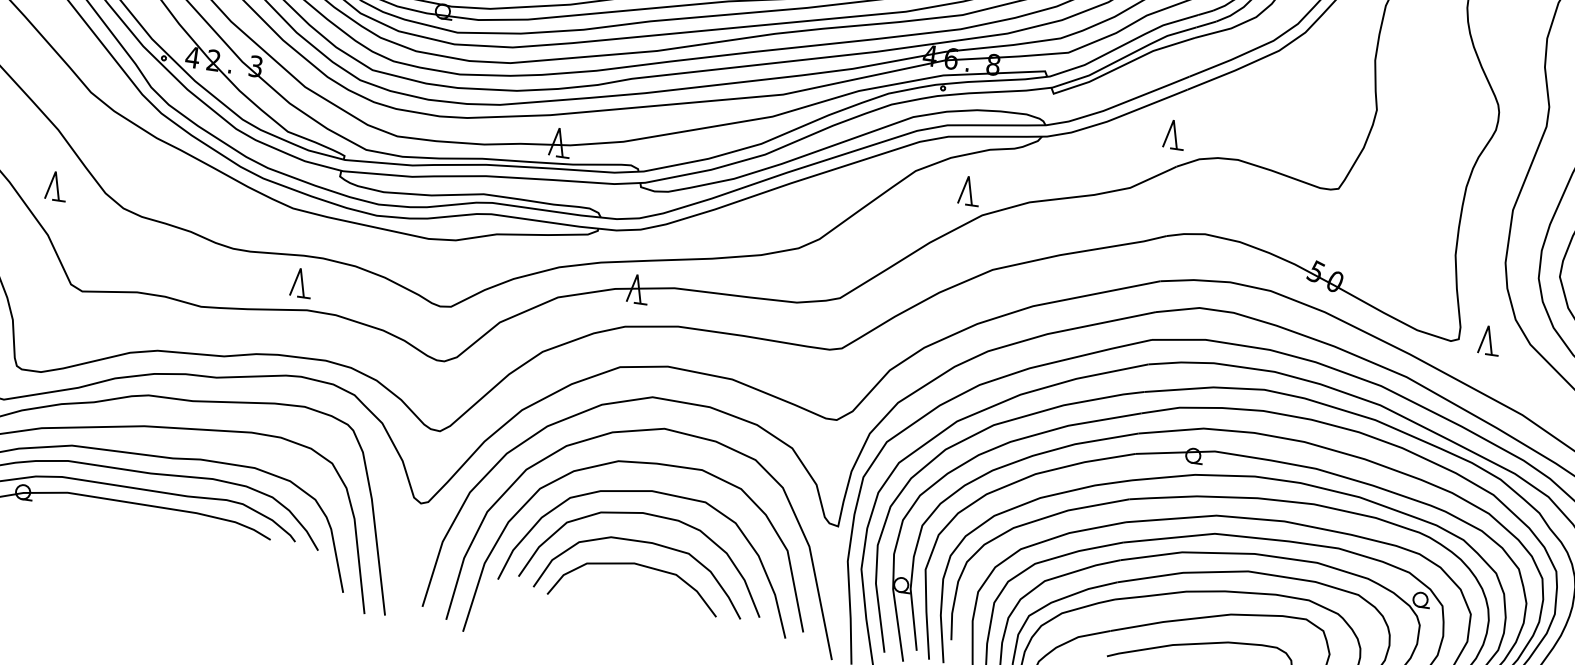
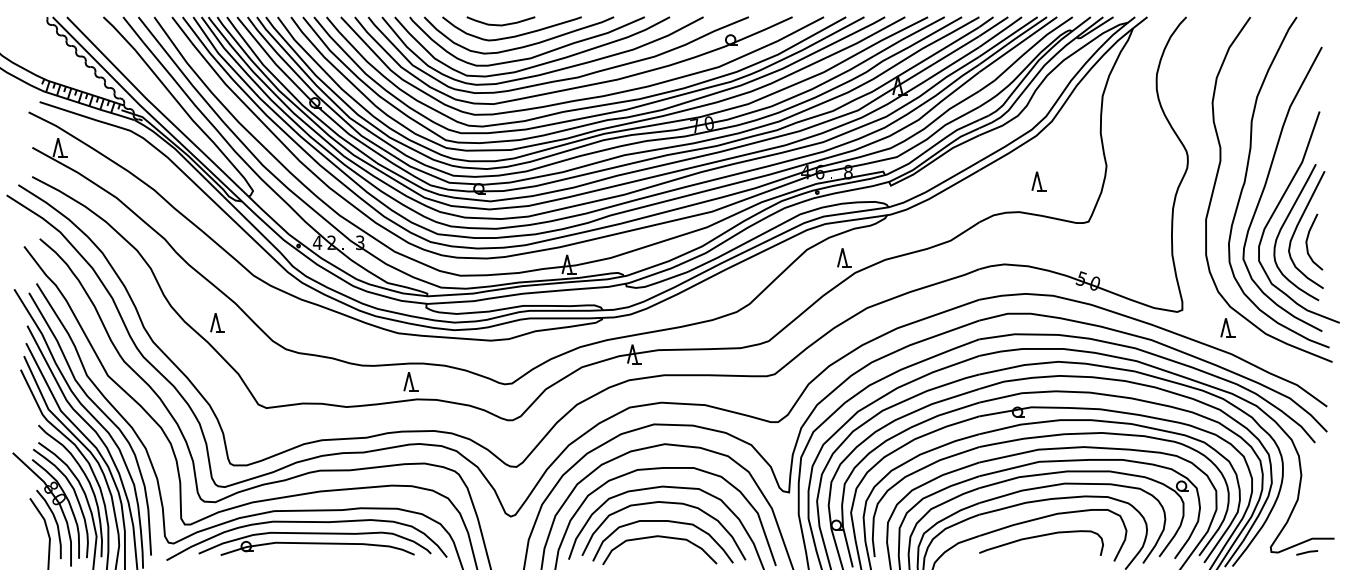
part: (1173, 134) -> (1038, 181), moved
part: (56, 185) -> (217, 322), moved
part: (1489, 339) -> (1227, 327), moved

